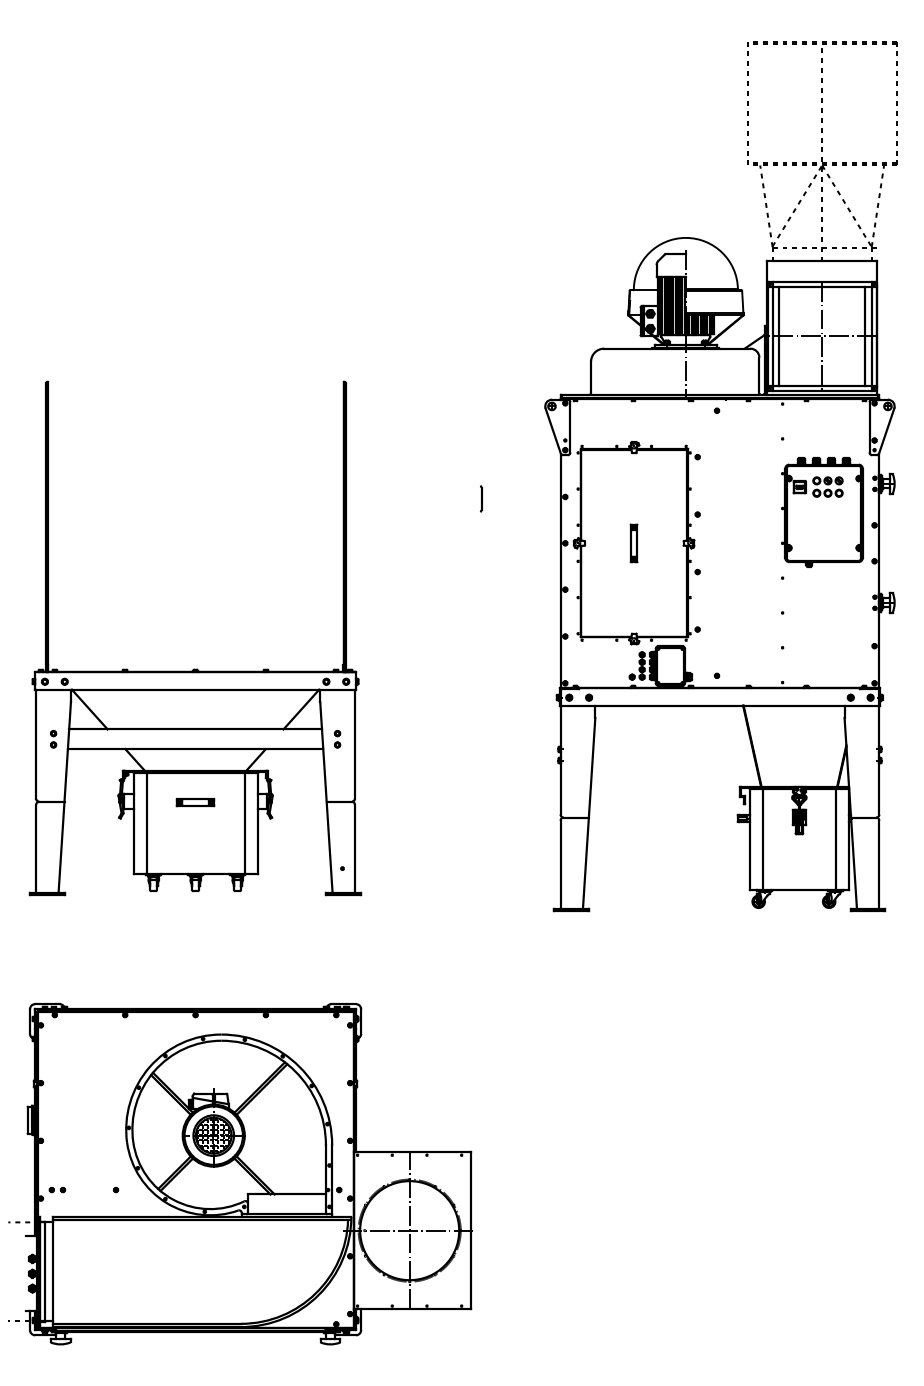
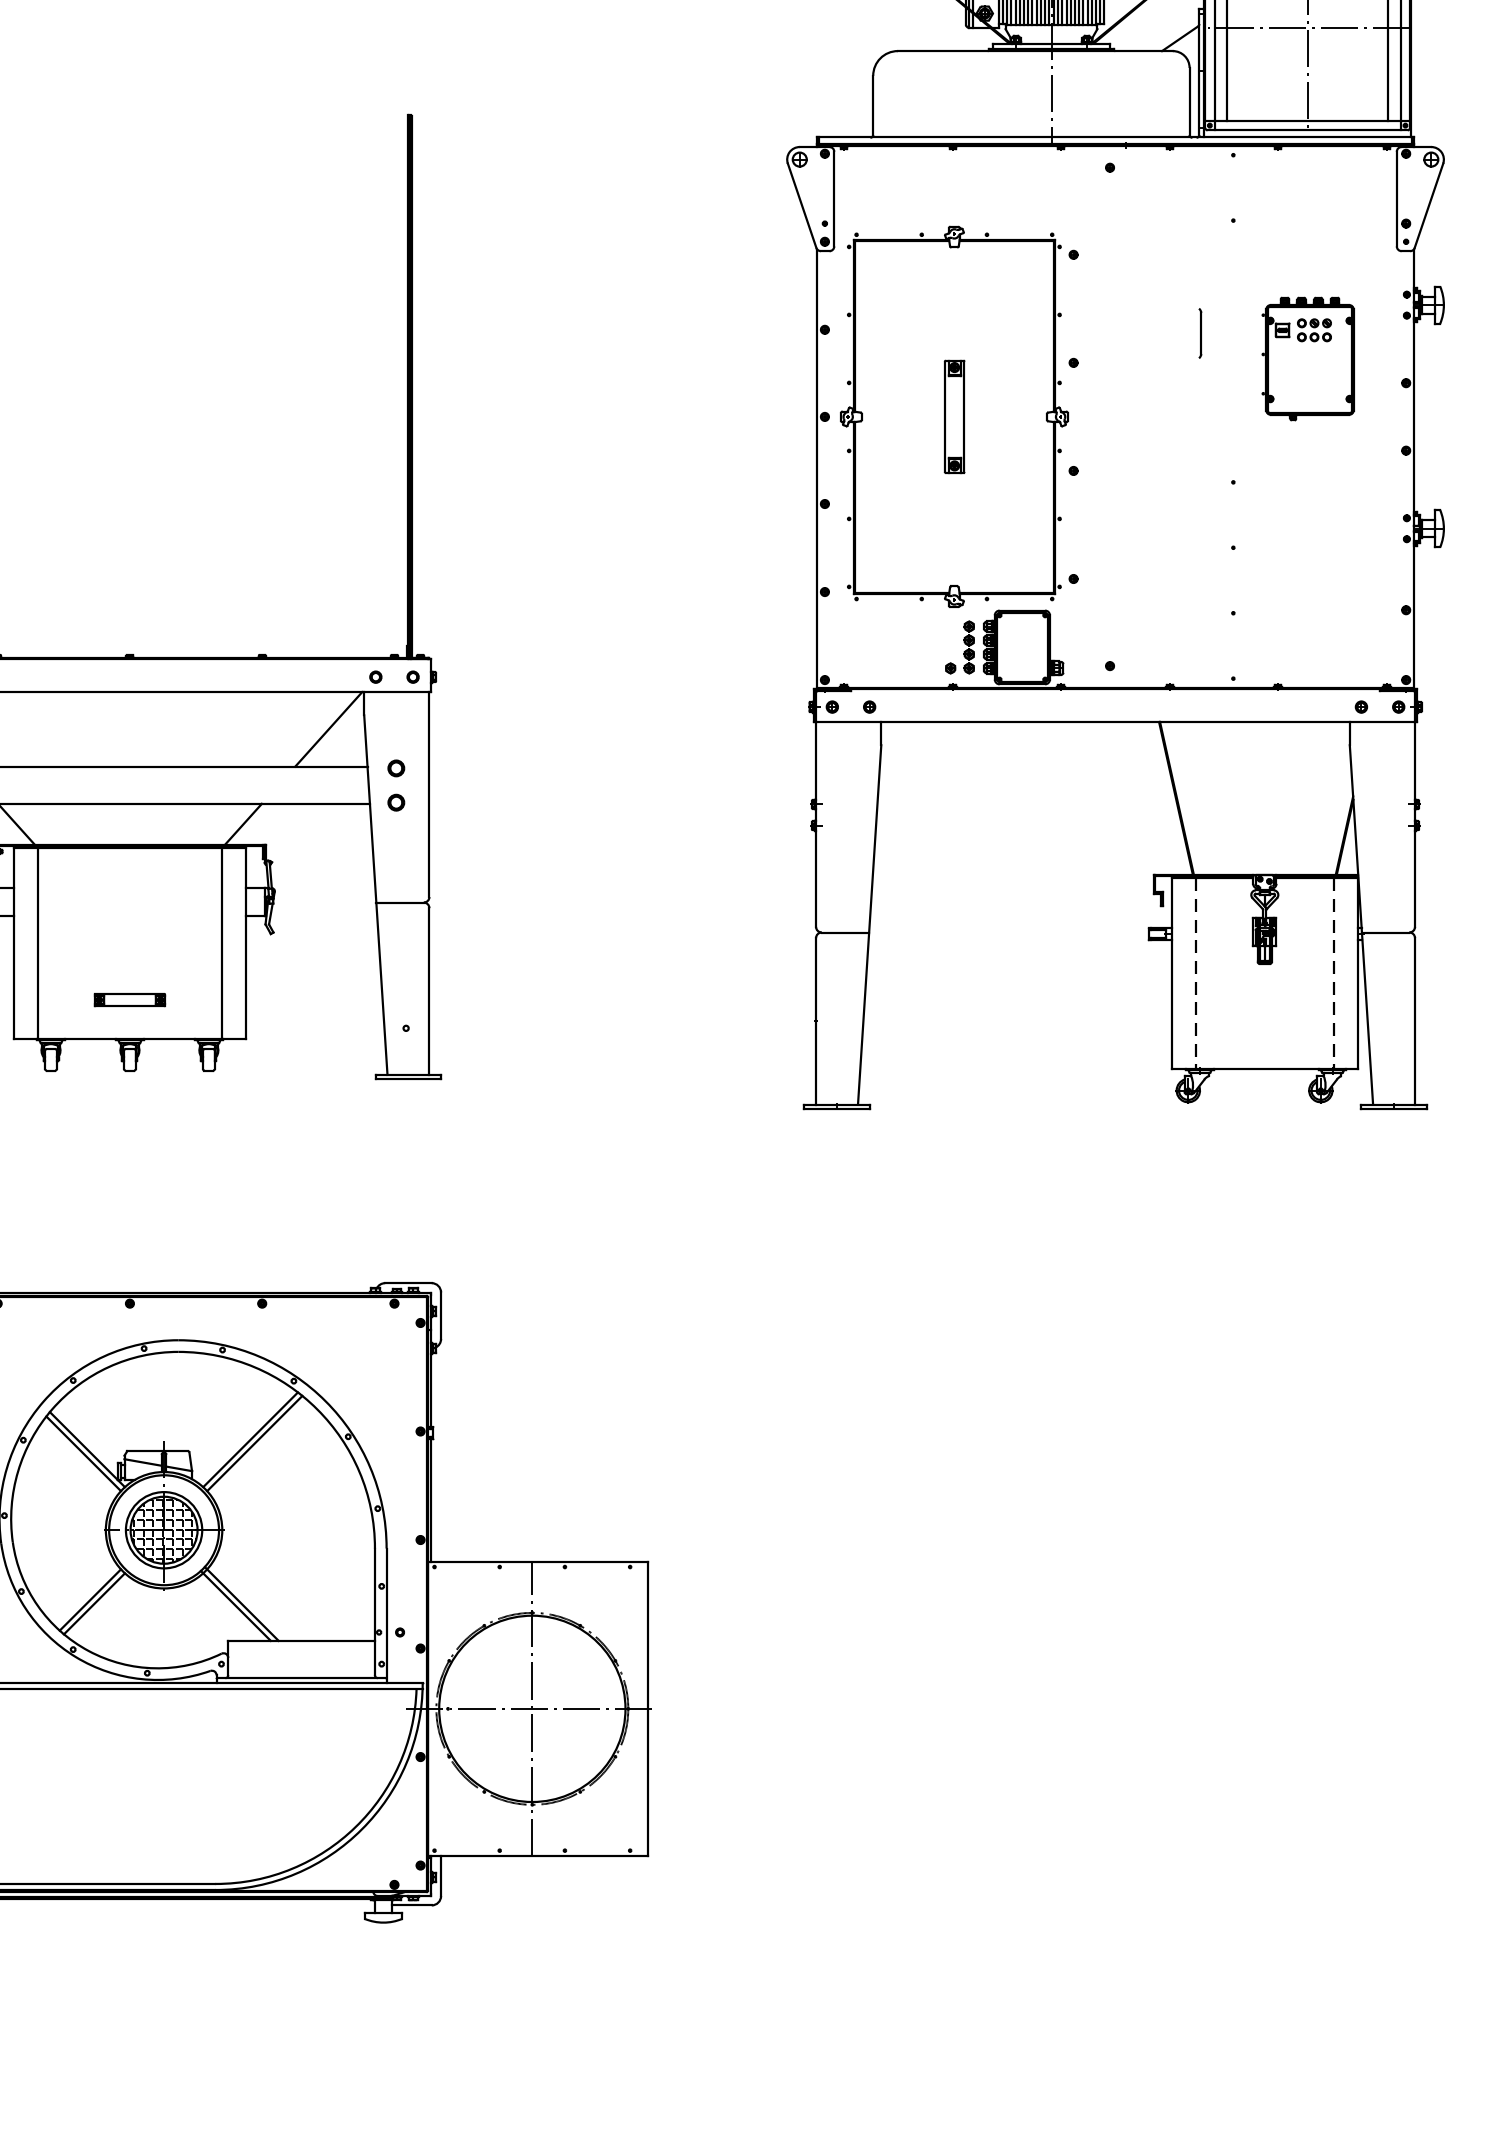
line: (481, 498) -> (1201, 332), moved
part: (822, 512) -> (1308, 358), size x0.6
part: (633, 543) -> (953, 417), size x1.6
part: (337, 738) -> (396, 783), size x1.6
part: (195, 802) -> (129, 999), moved
line: (762, 839) -> (1195, 973), solid -> dashed
line: (836, 839) -> (1334, 973), solid -> dashed

